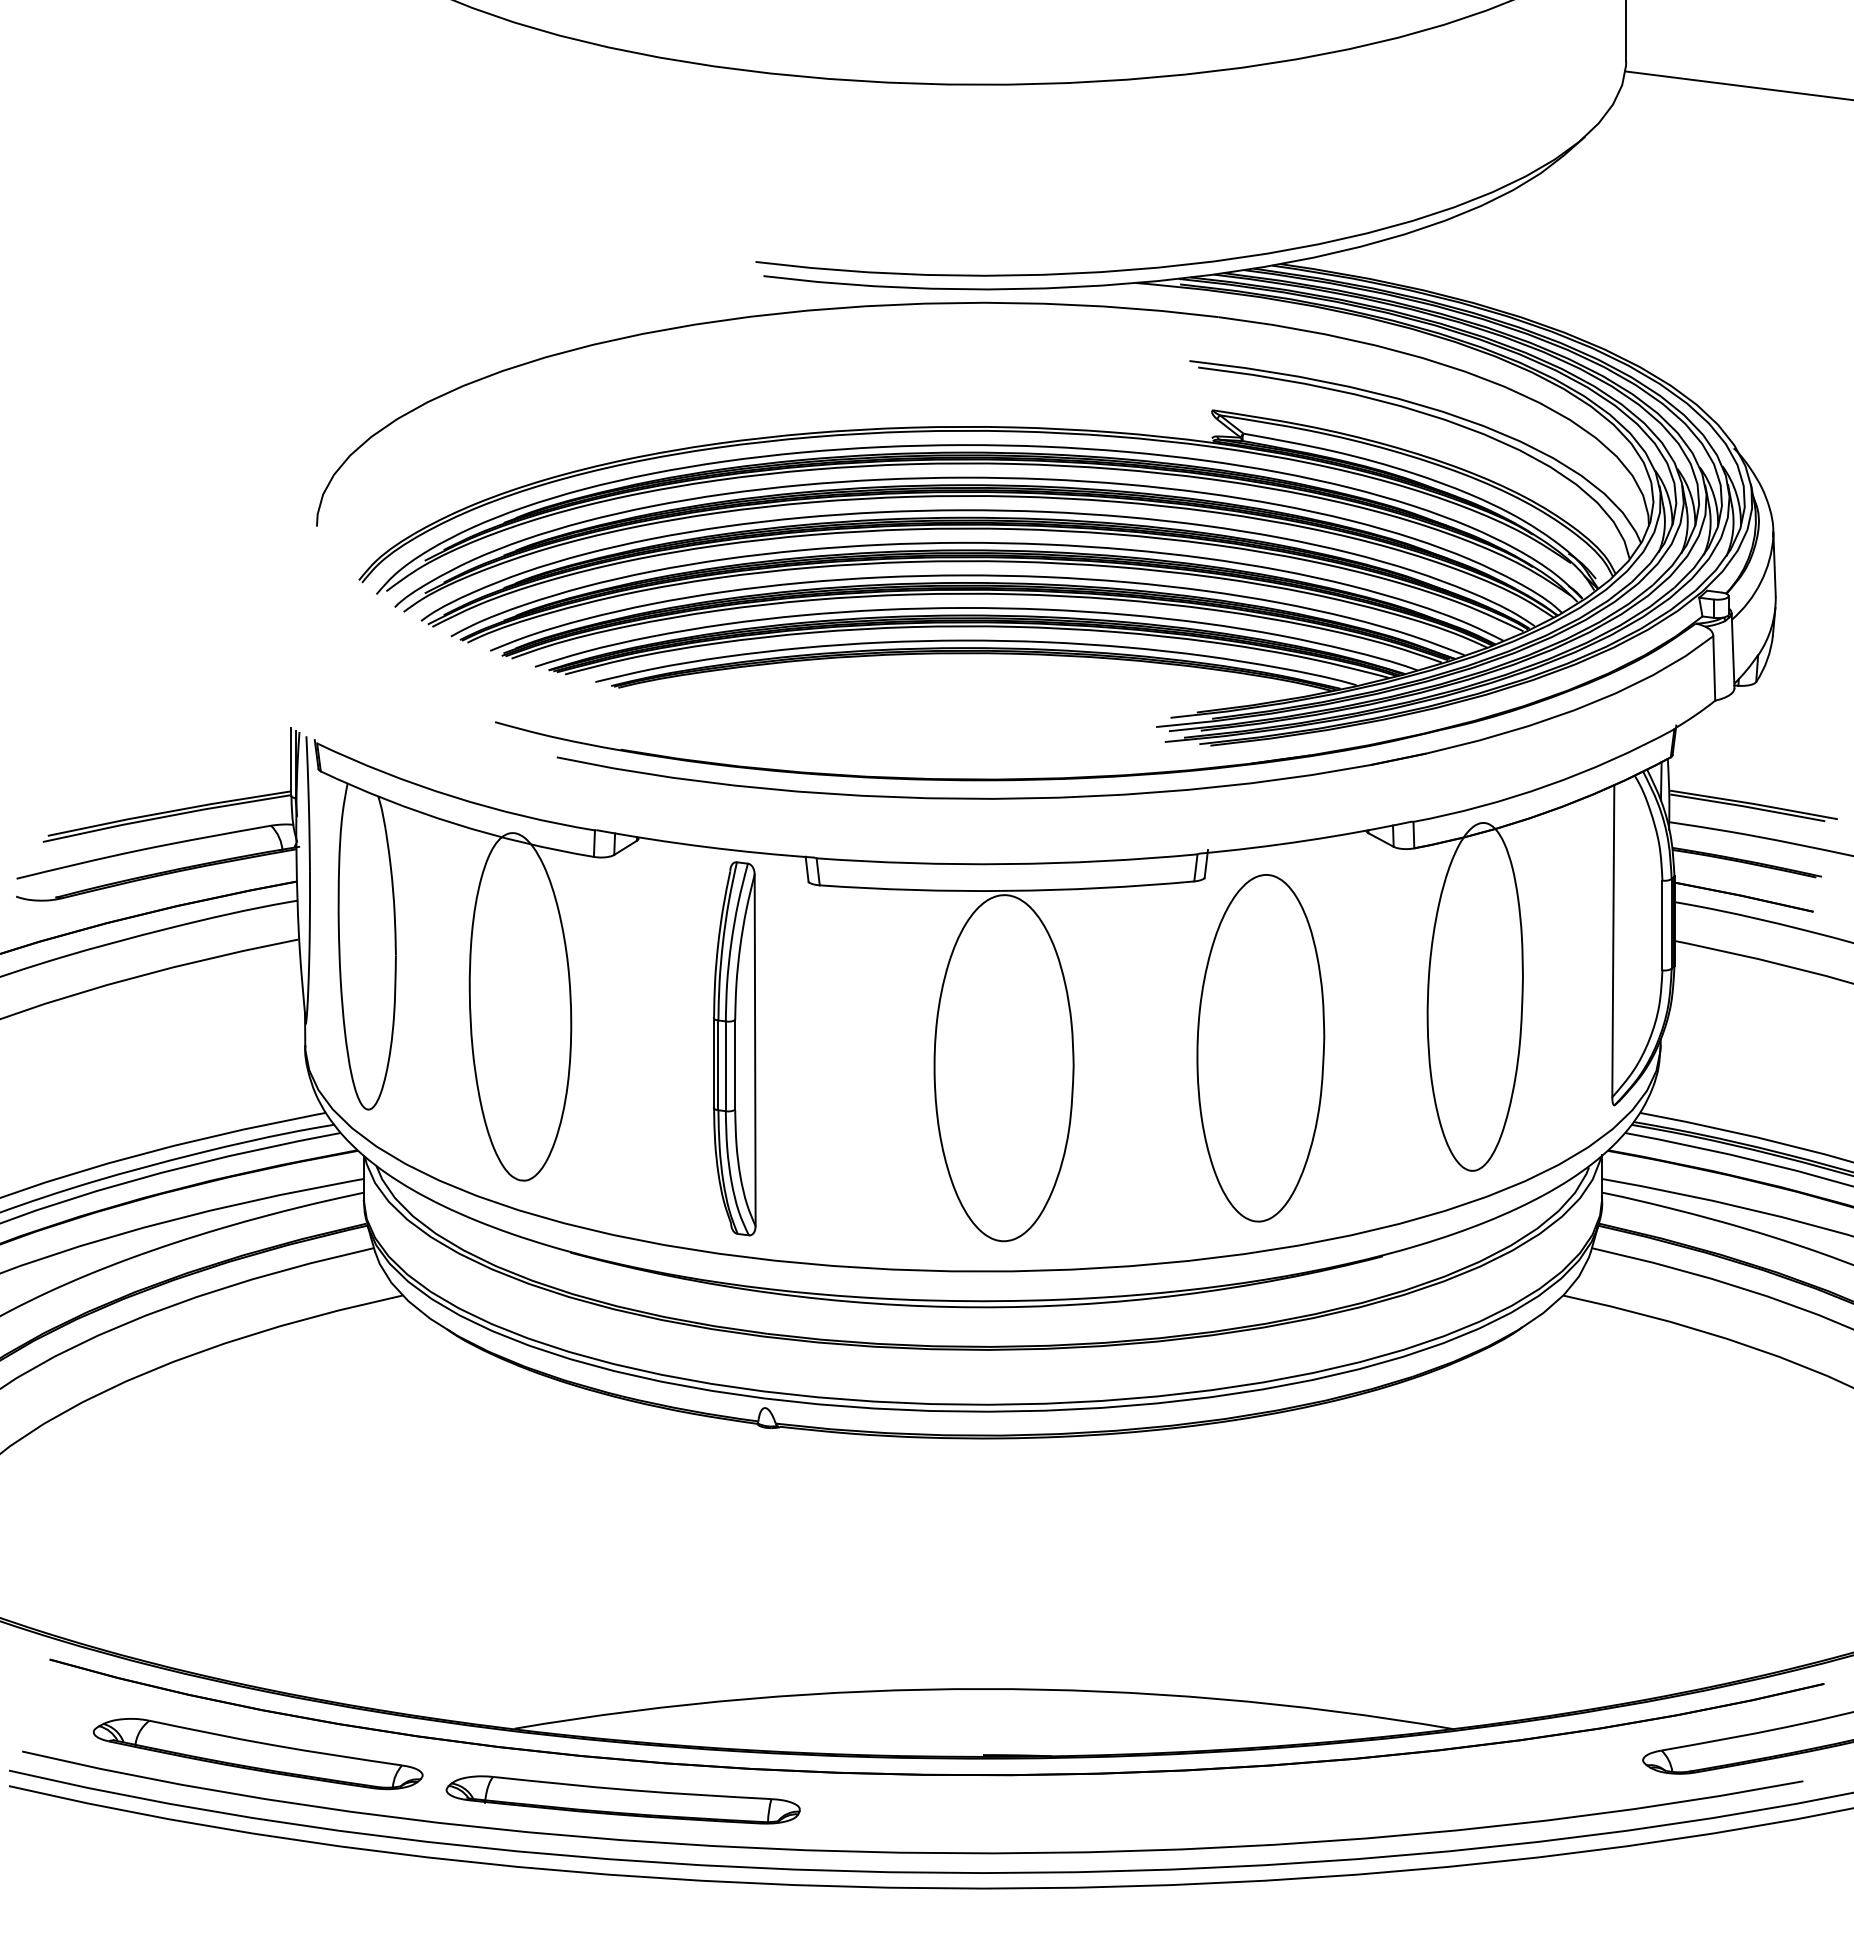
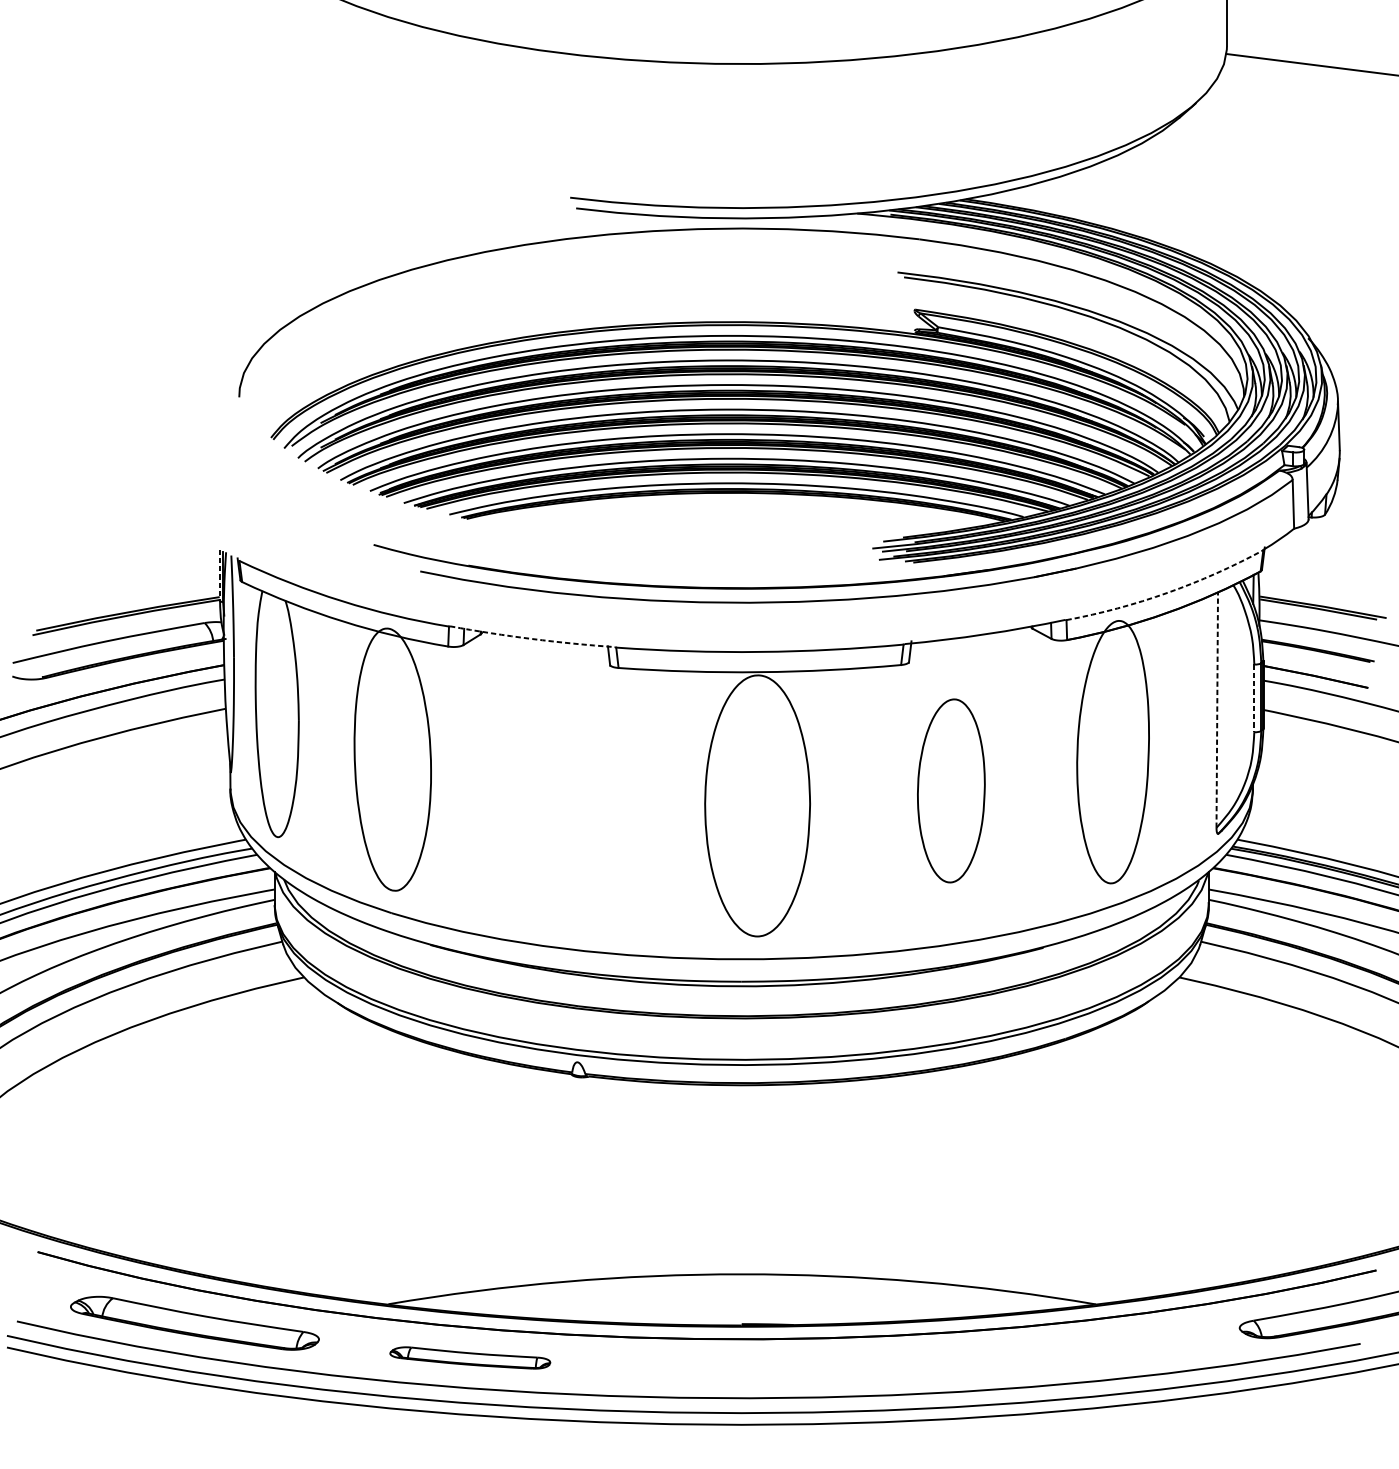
line: (291, 762) -> (220, 575), solid -> dashed
arc: (1547, 785) -> (1167, 592), solid -> dashed
arc: (705, 846) -> (532, 638), solid -> dashed
line: (1662, 925) -> (1254, 698), solid -> dashed
line: (1613, 941) -> (1217, 710), solid -> dashed
part: (734, 1048) -> (554, 791), removed
part: (1260, 1048) -> (951, 791), size x0.7
part: (622, 1799) -> (469, 1357), size x0.6

